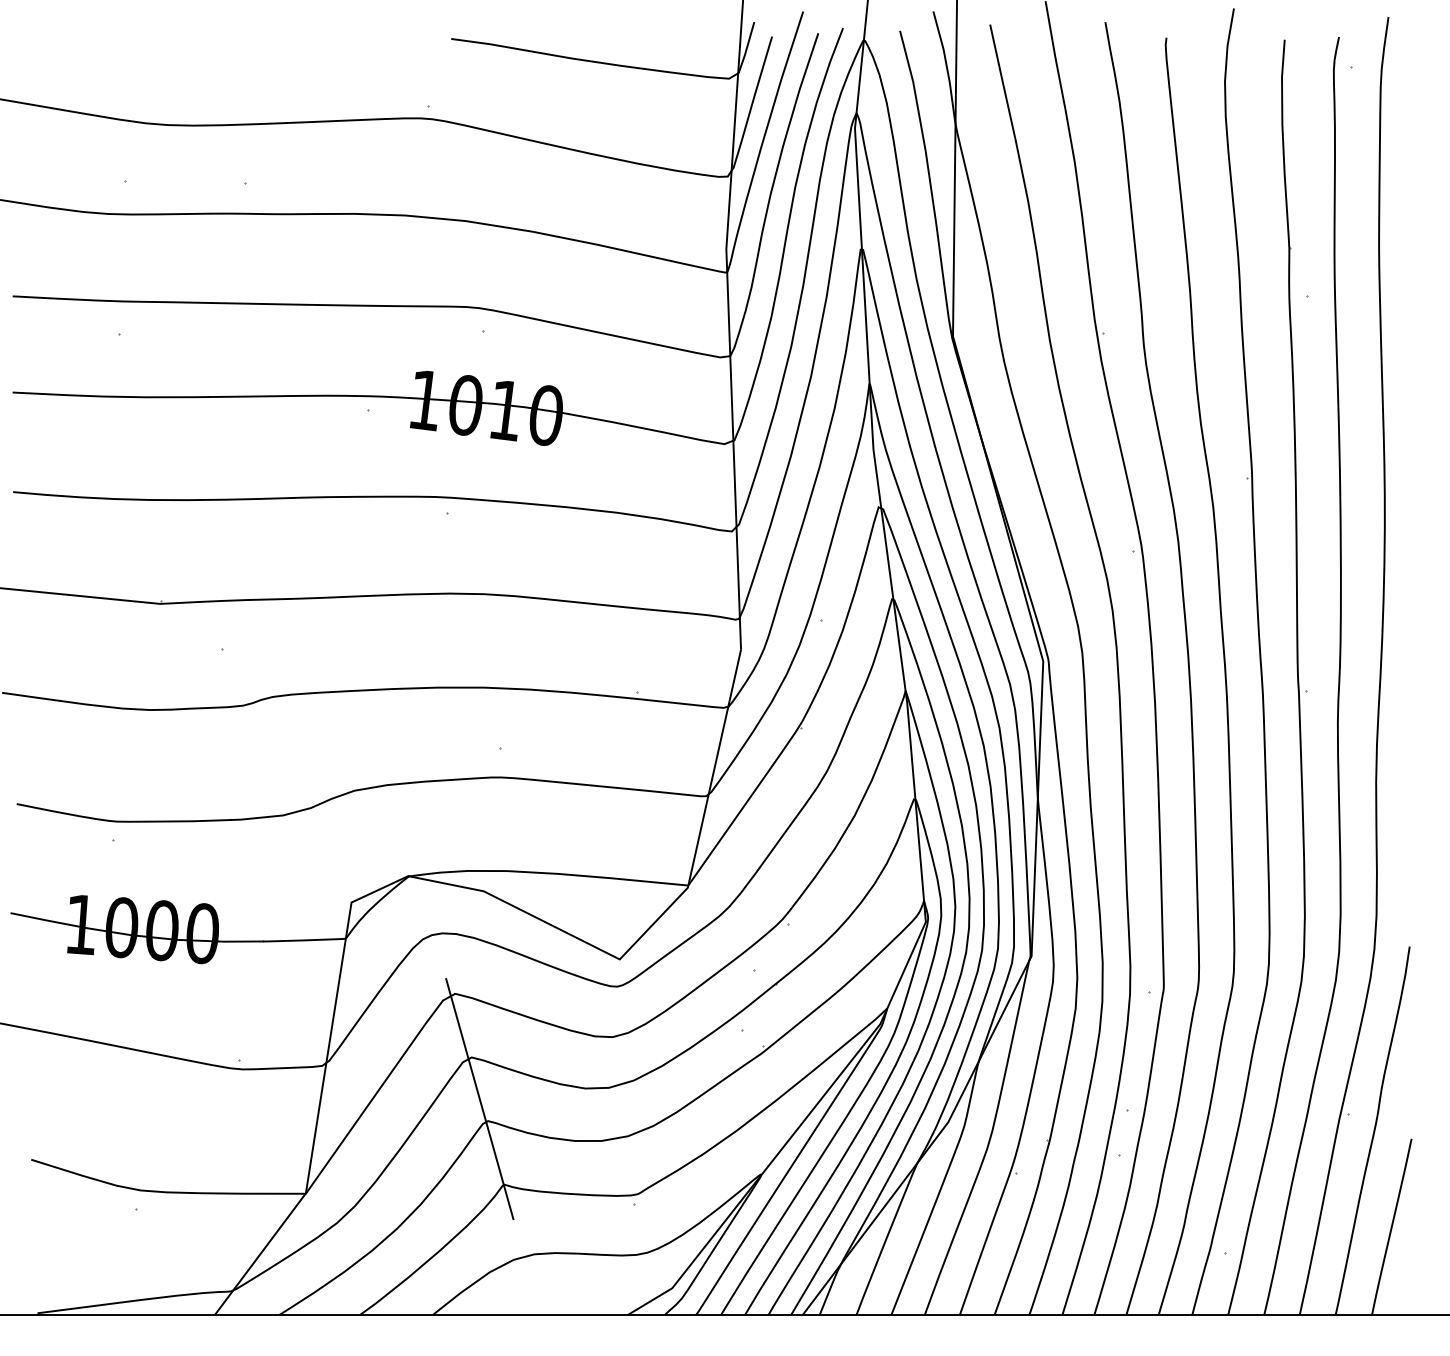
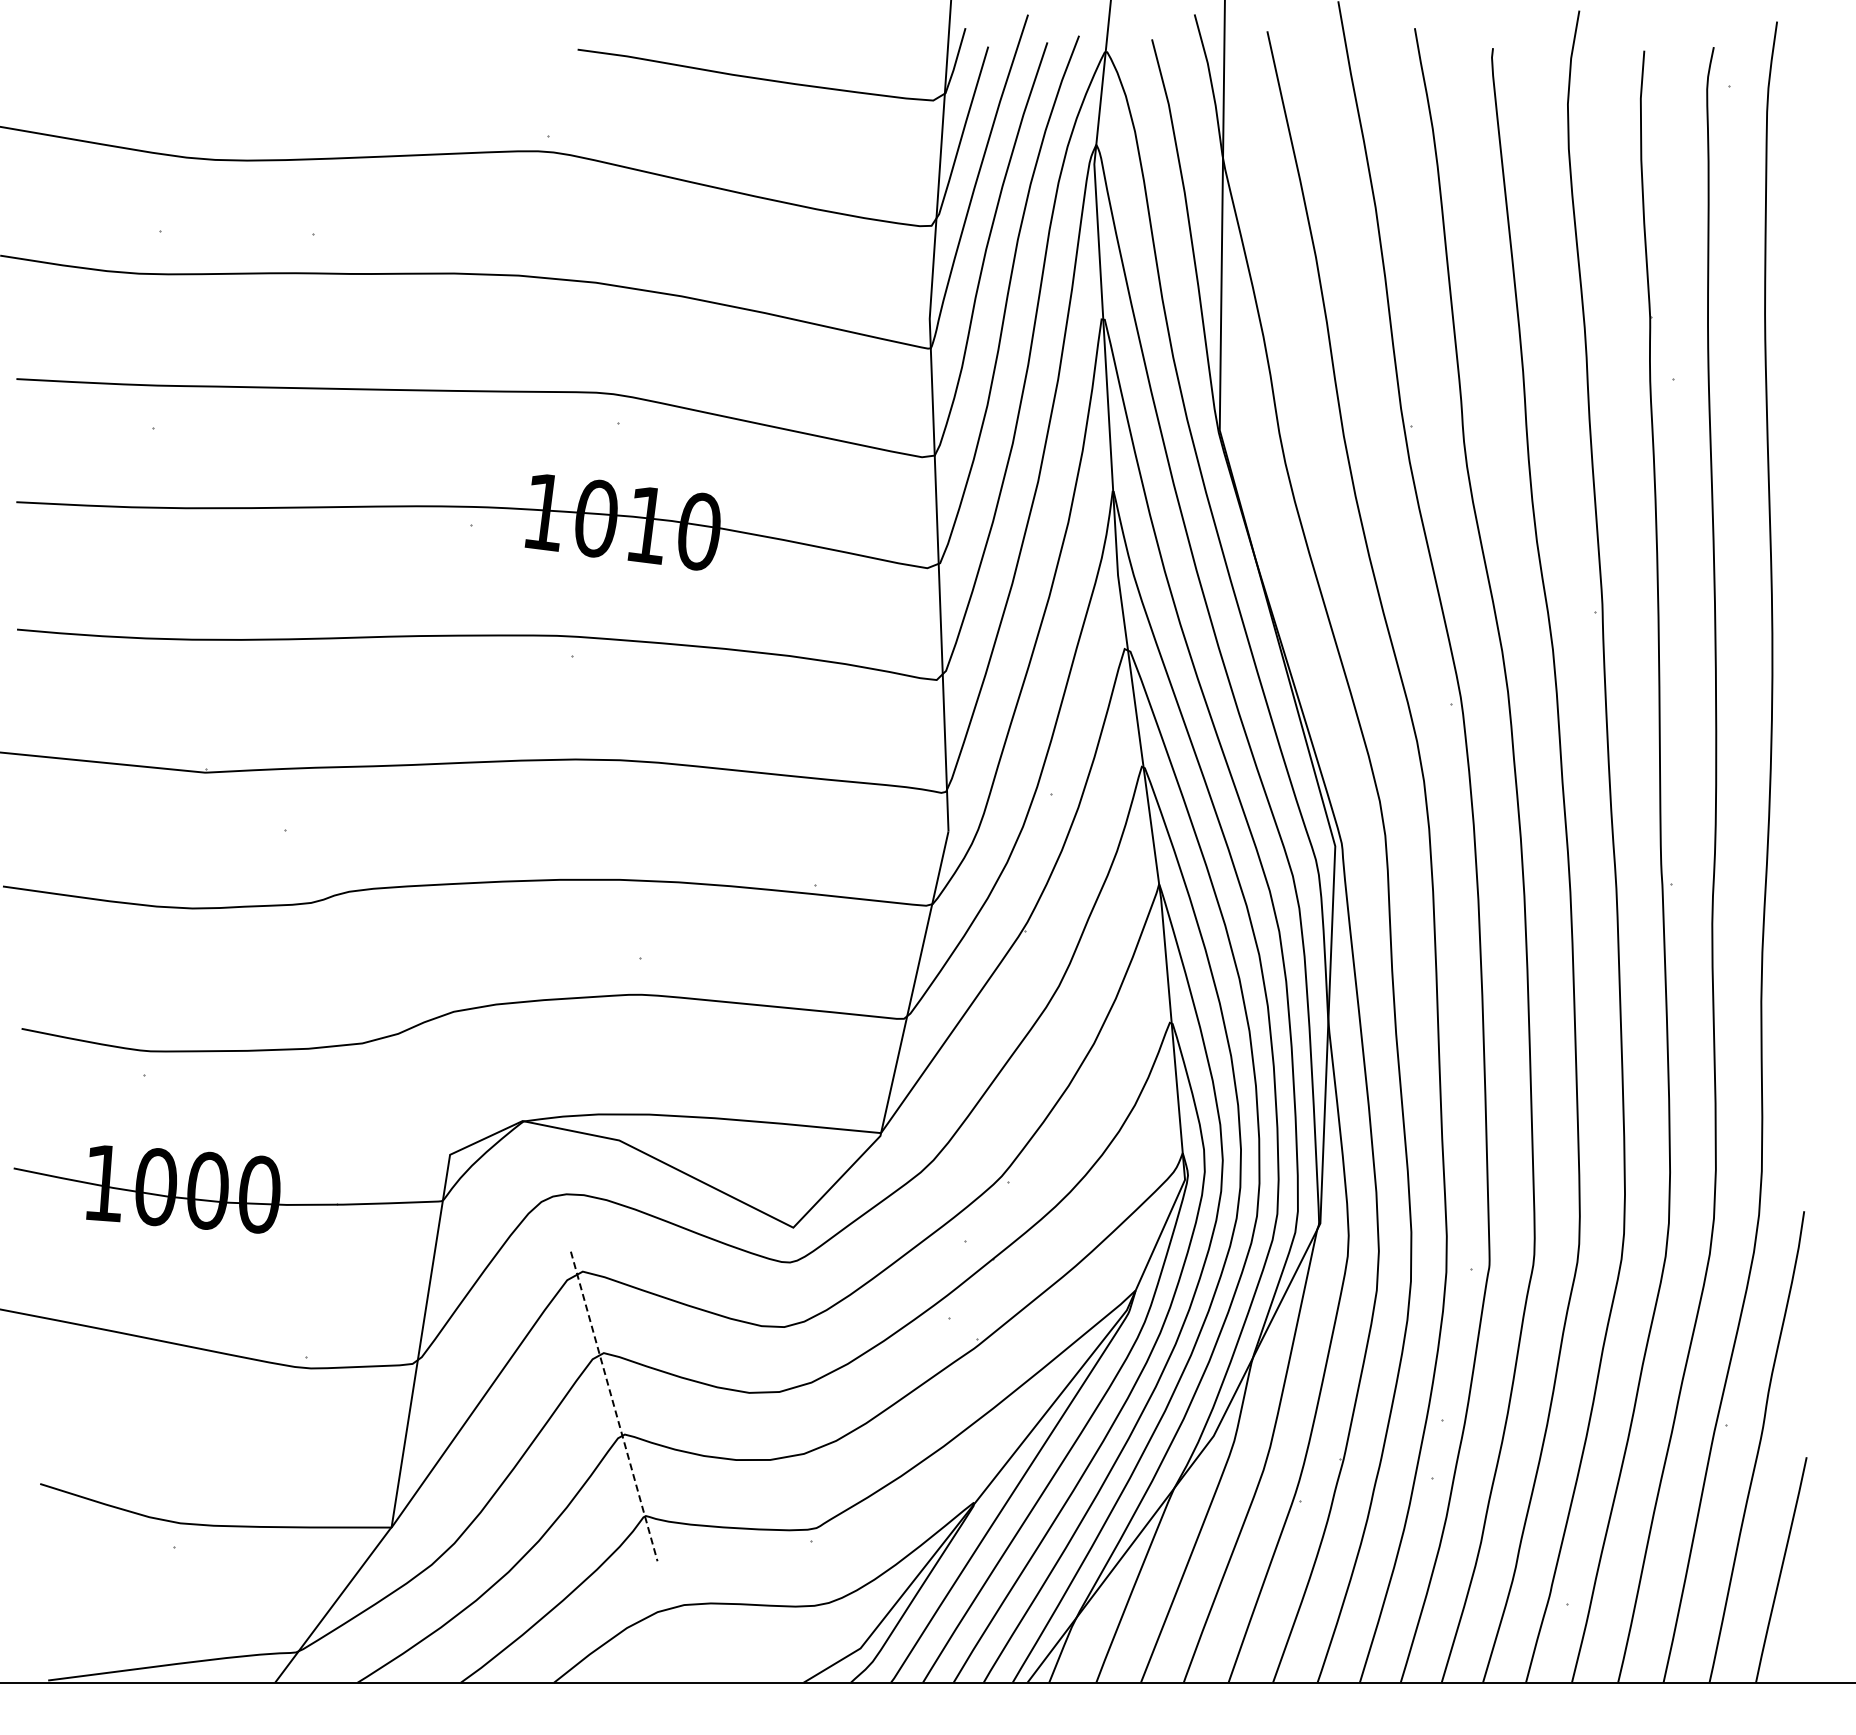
line: (480, 1099) -> (614, 1406), solid -> dashed

